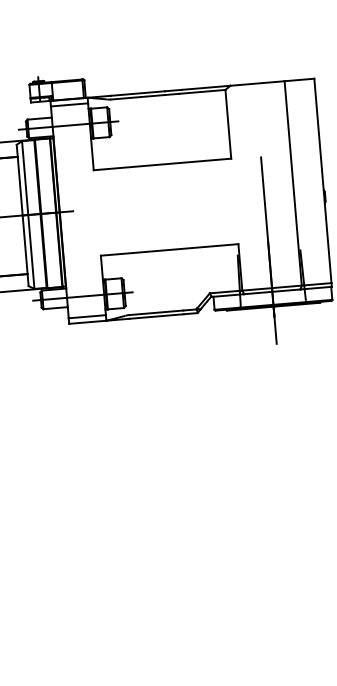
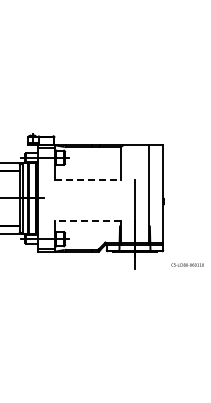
line: (163, 163) -> (88, 179), solid -> dashed
line: (170, 249) -> (88, 220), solid -> dashed

